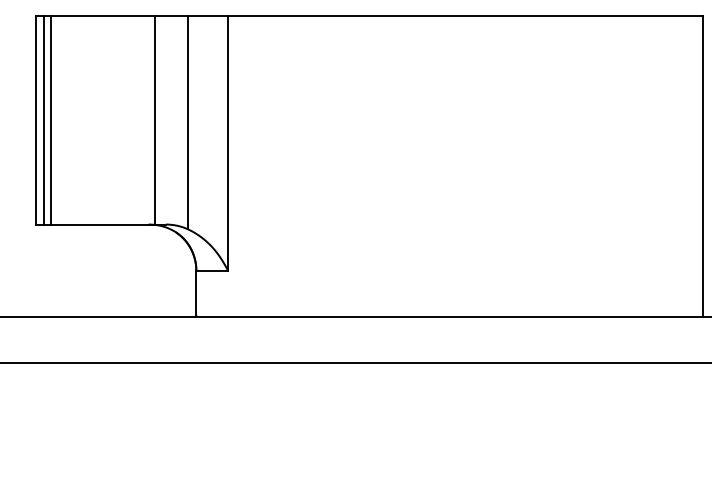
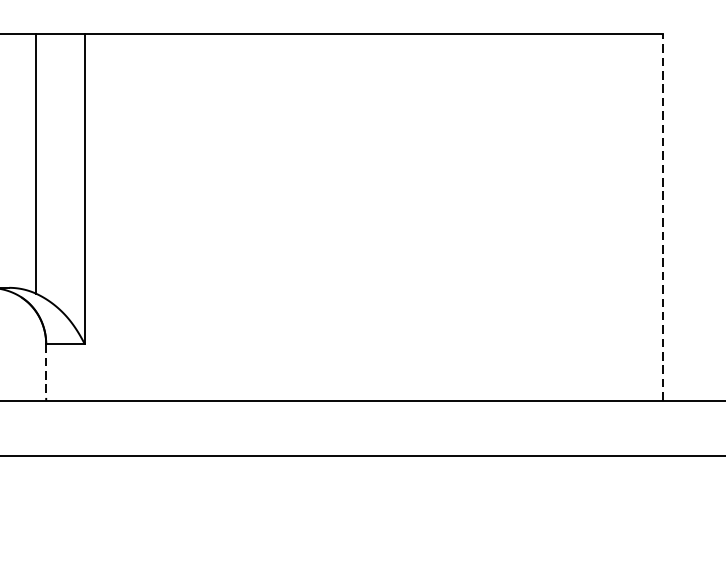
line: (703, 166) -> (663, 217), solid -> dashed
line: (196, 293) -> (46, 371), solid -> dashed

